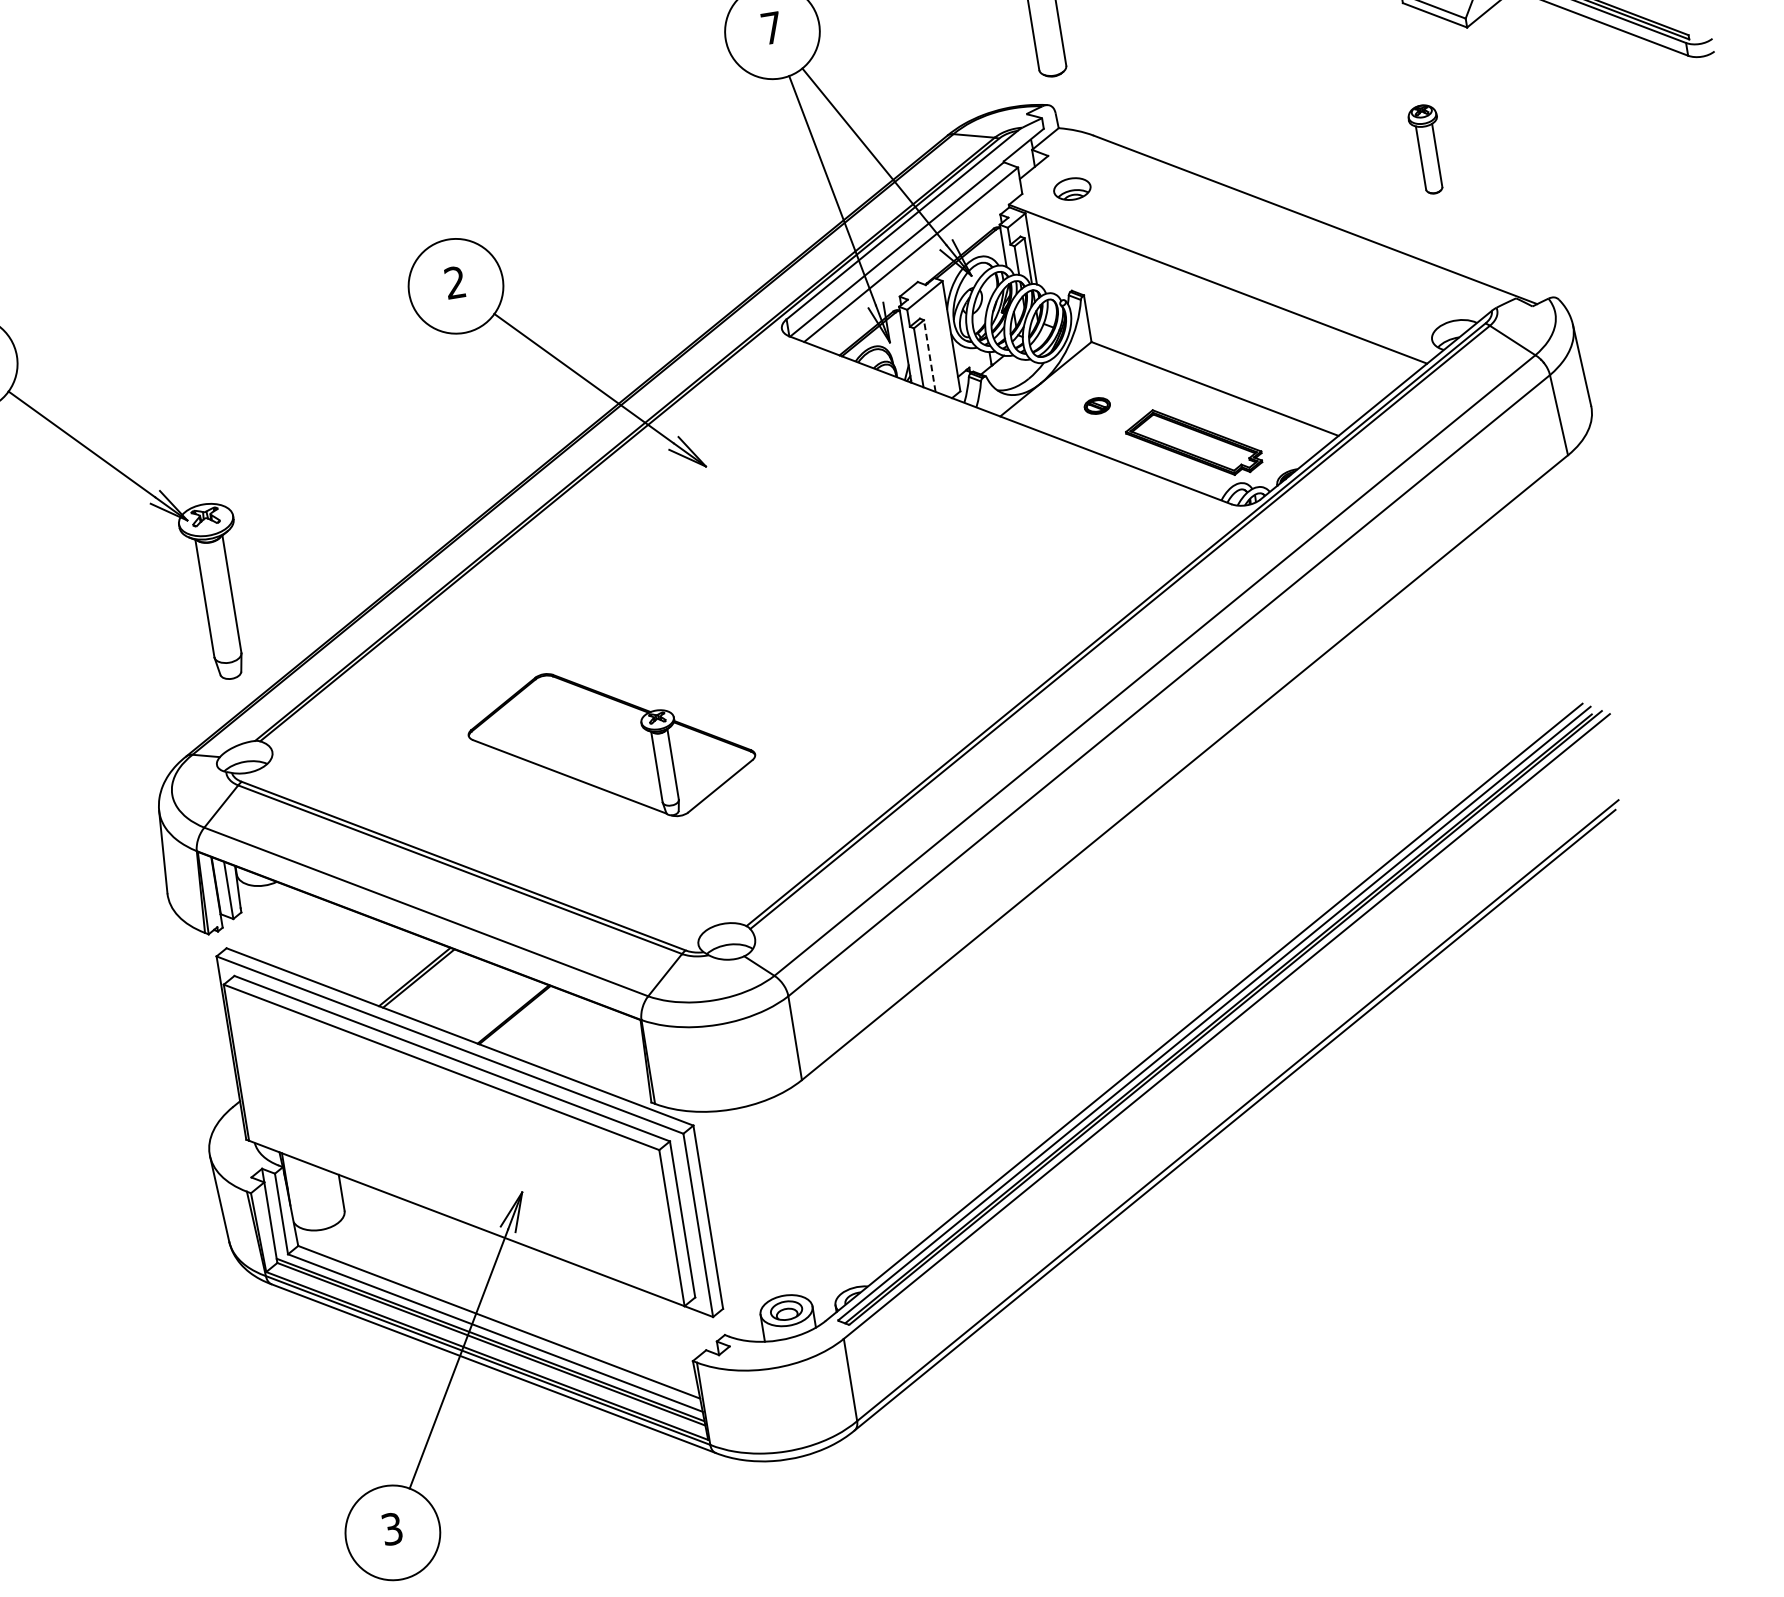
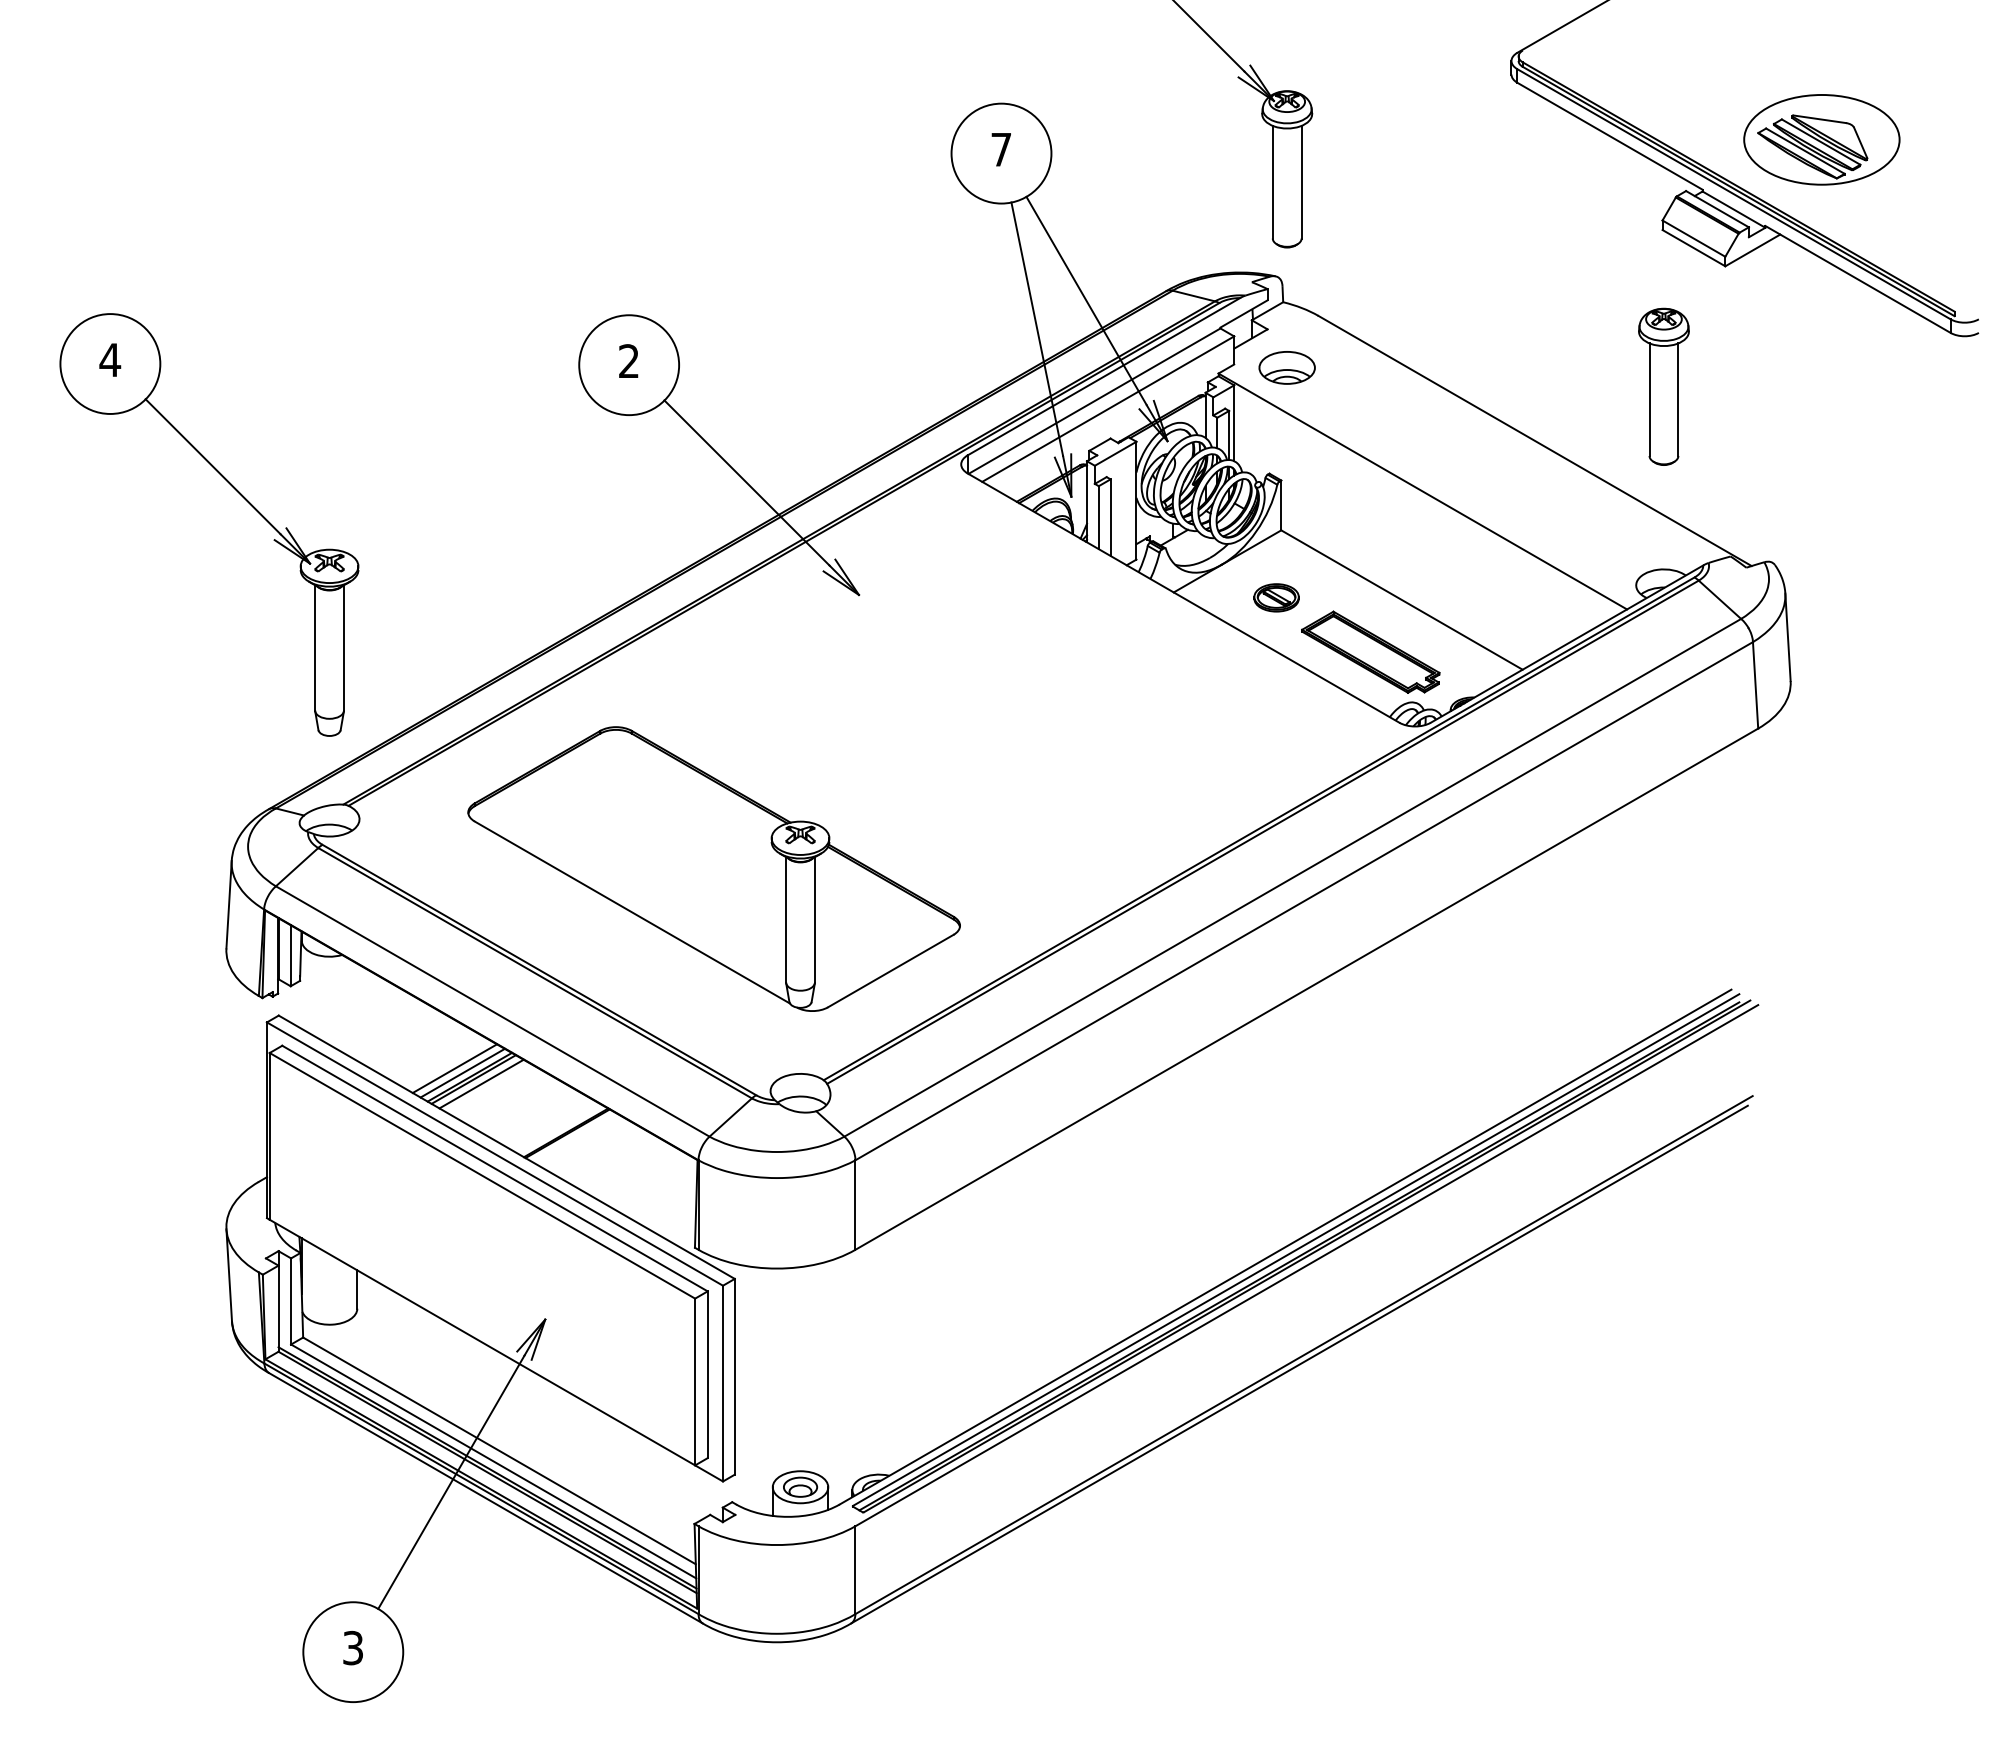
part: (1427, 149) -> (1663, 386), size x1.67
part: (1071, 188) -> (1286, 367), size x1.43
line: (929, 355) -> (1110, 517), dashed -> solid
part: (1097, 405) -> (1276, 597), size x1.67
part: (611, 744) -> (713, 868), size x1.67
line: (399, 971) -> (454, 1068), added
line: (407, 973) -> (462, 1072), added
line: (426, 981) -> (481, 1083), added

